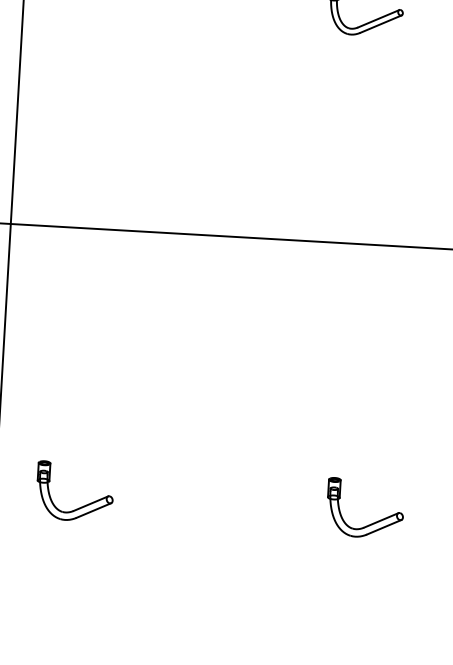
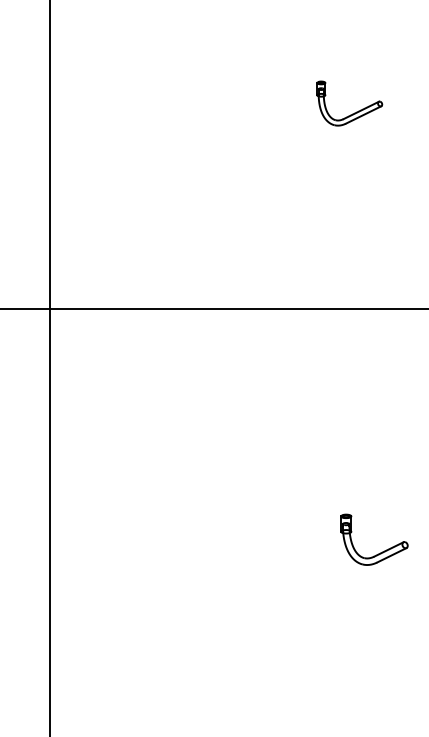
part: (81, 506) -> (125, 552), removed

